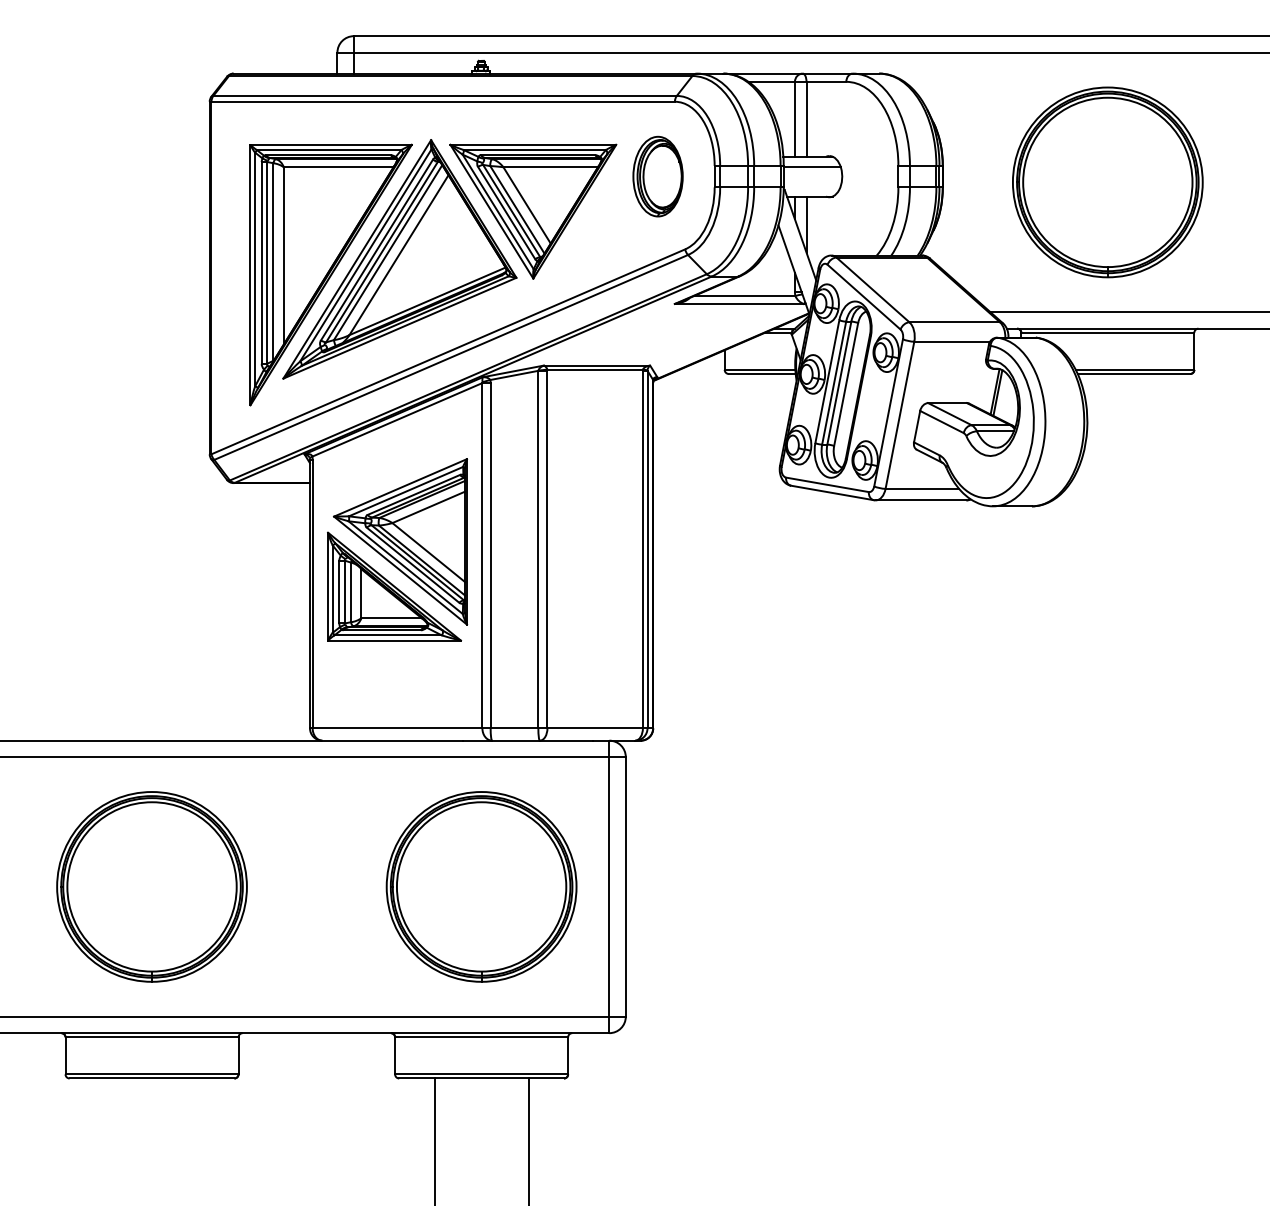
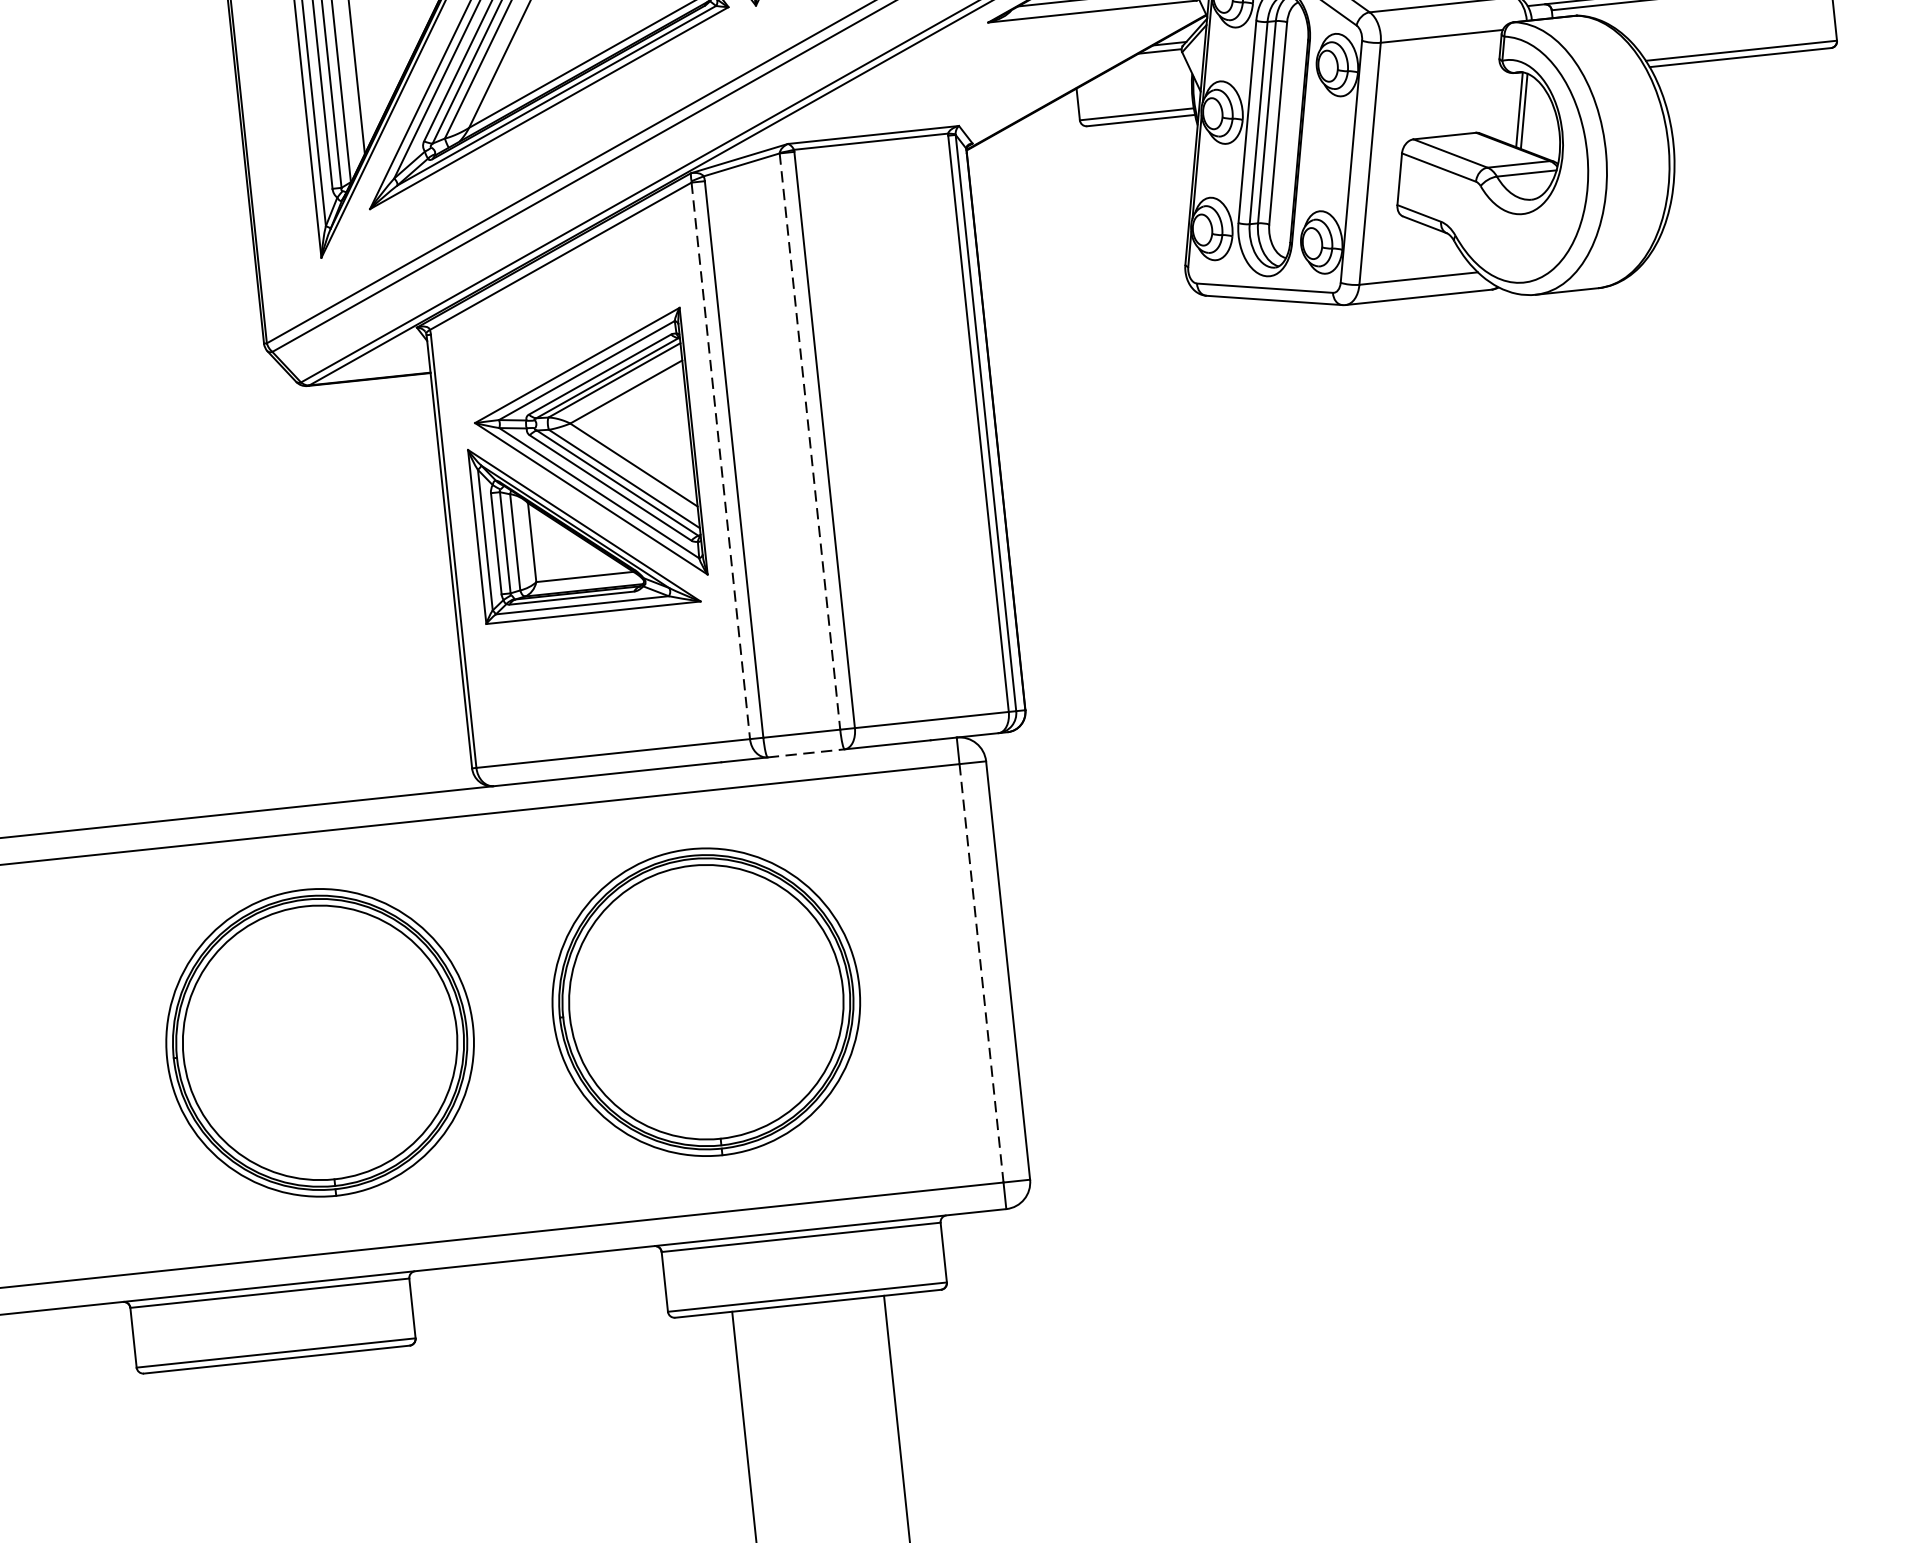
line: (538, 549) -> (810, 441), solid -> dashed
line: (482, 555) -> (720, 460), solid -> dashed
line: (515, 740) -> (805, 753), solid -> dashed
part: (151, 886) -> (319, 1042), moved
part: (481, 886) -> (706, 1001), moved
line: (609, 886) -> (981, 972), solid -> dashed

